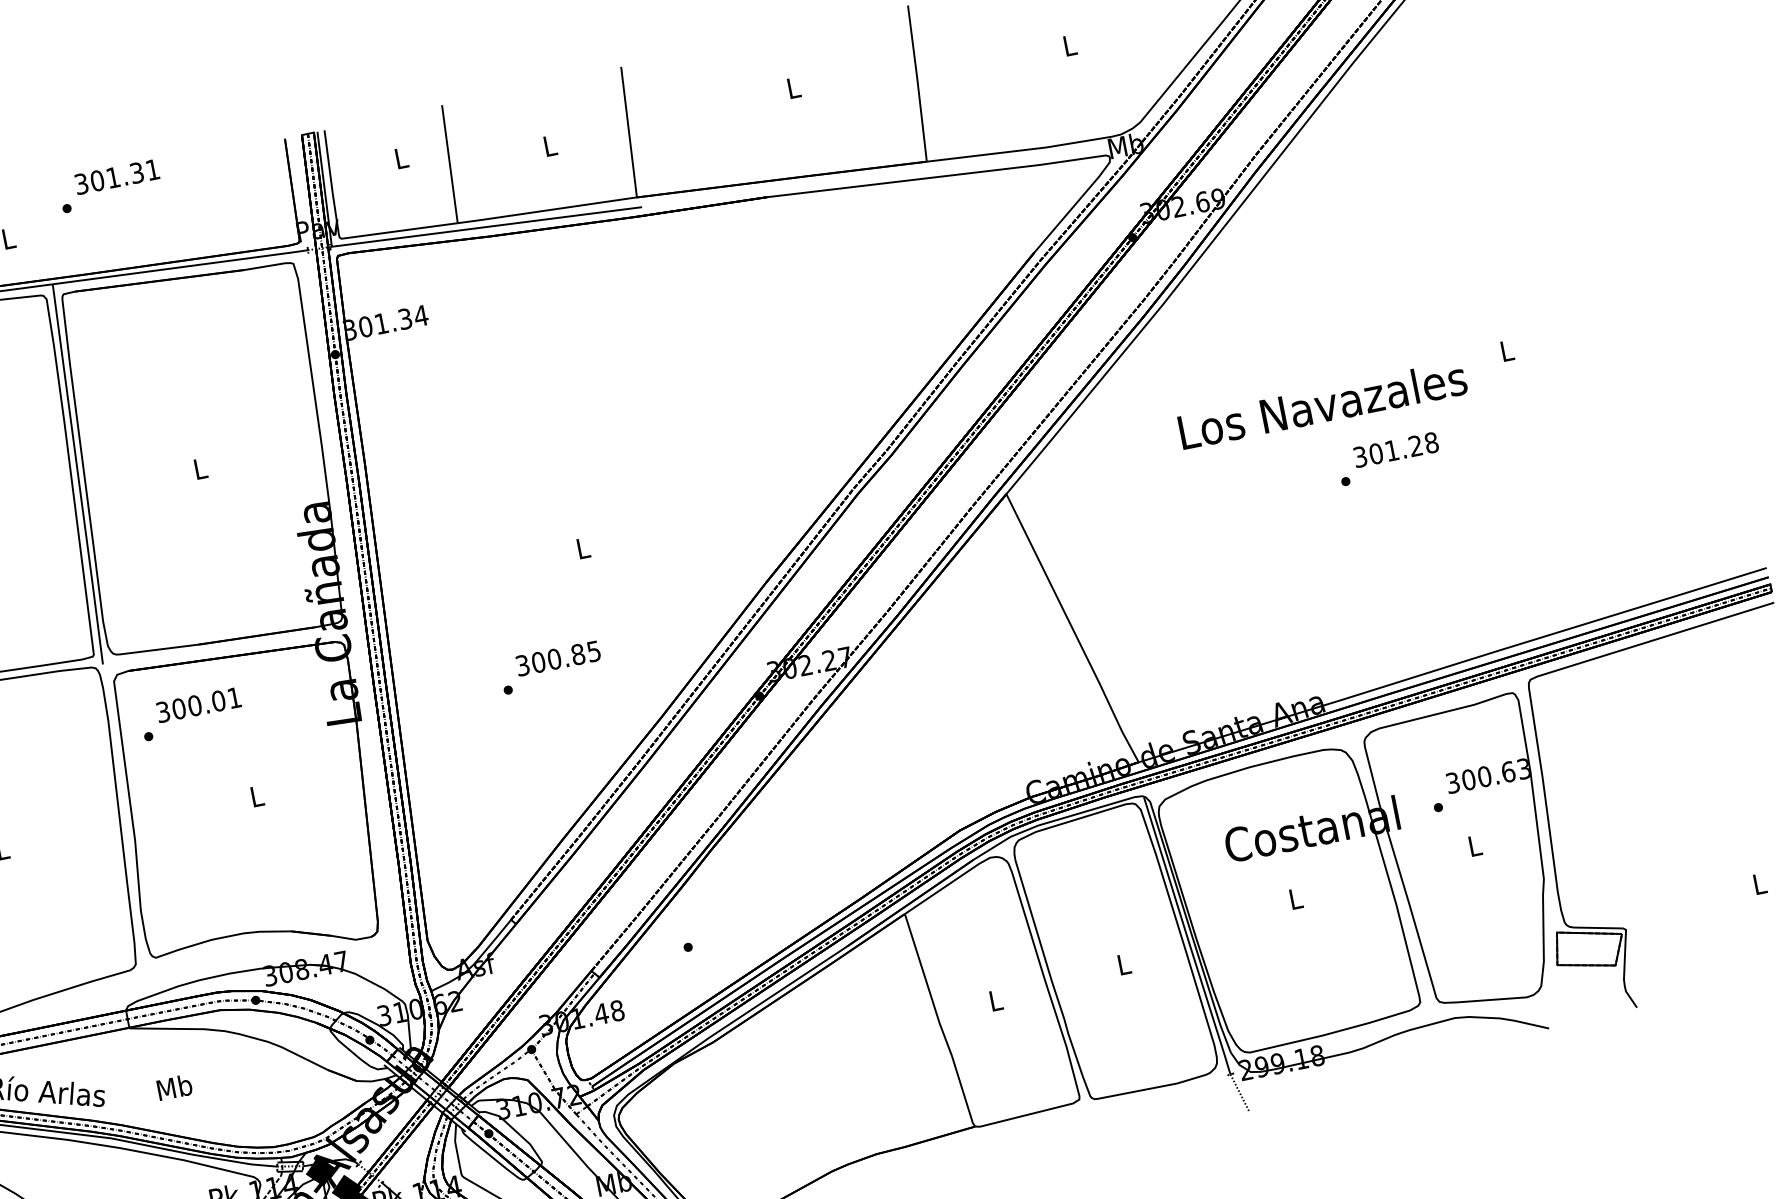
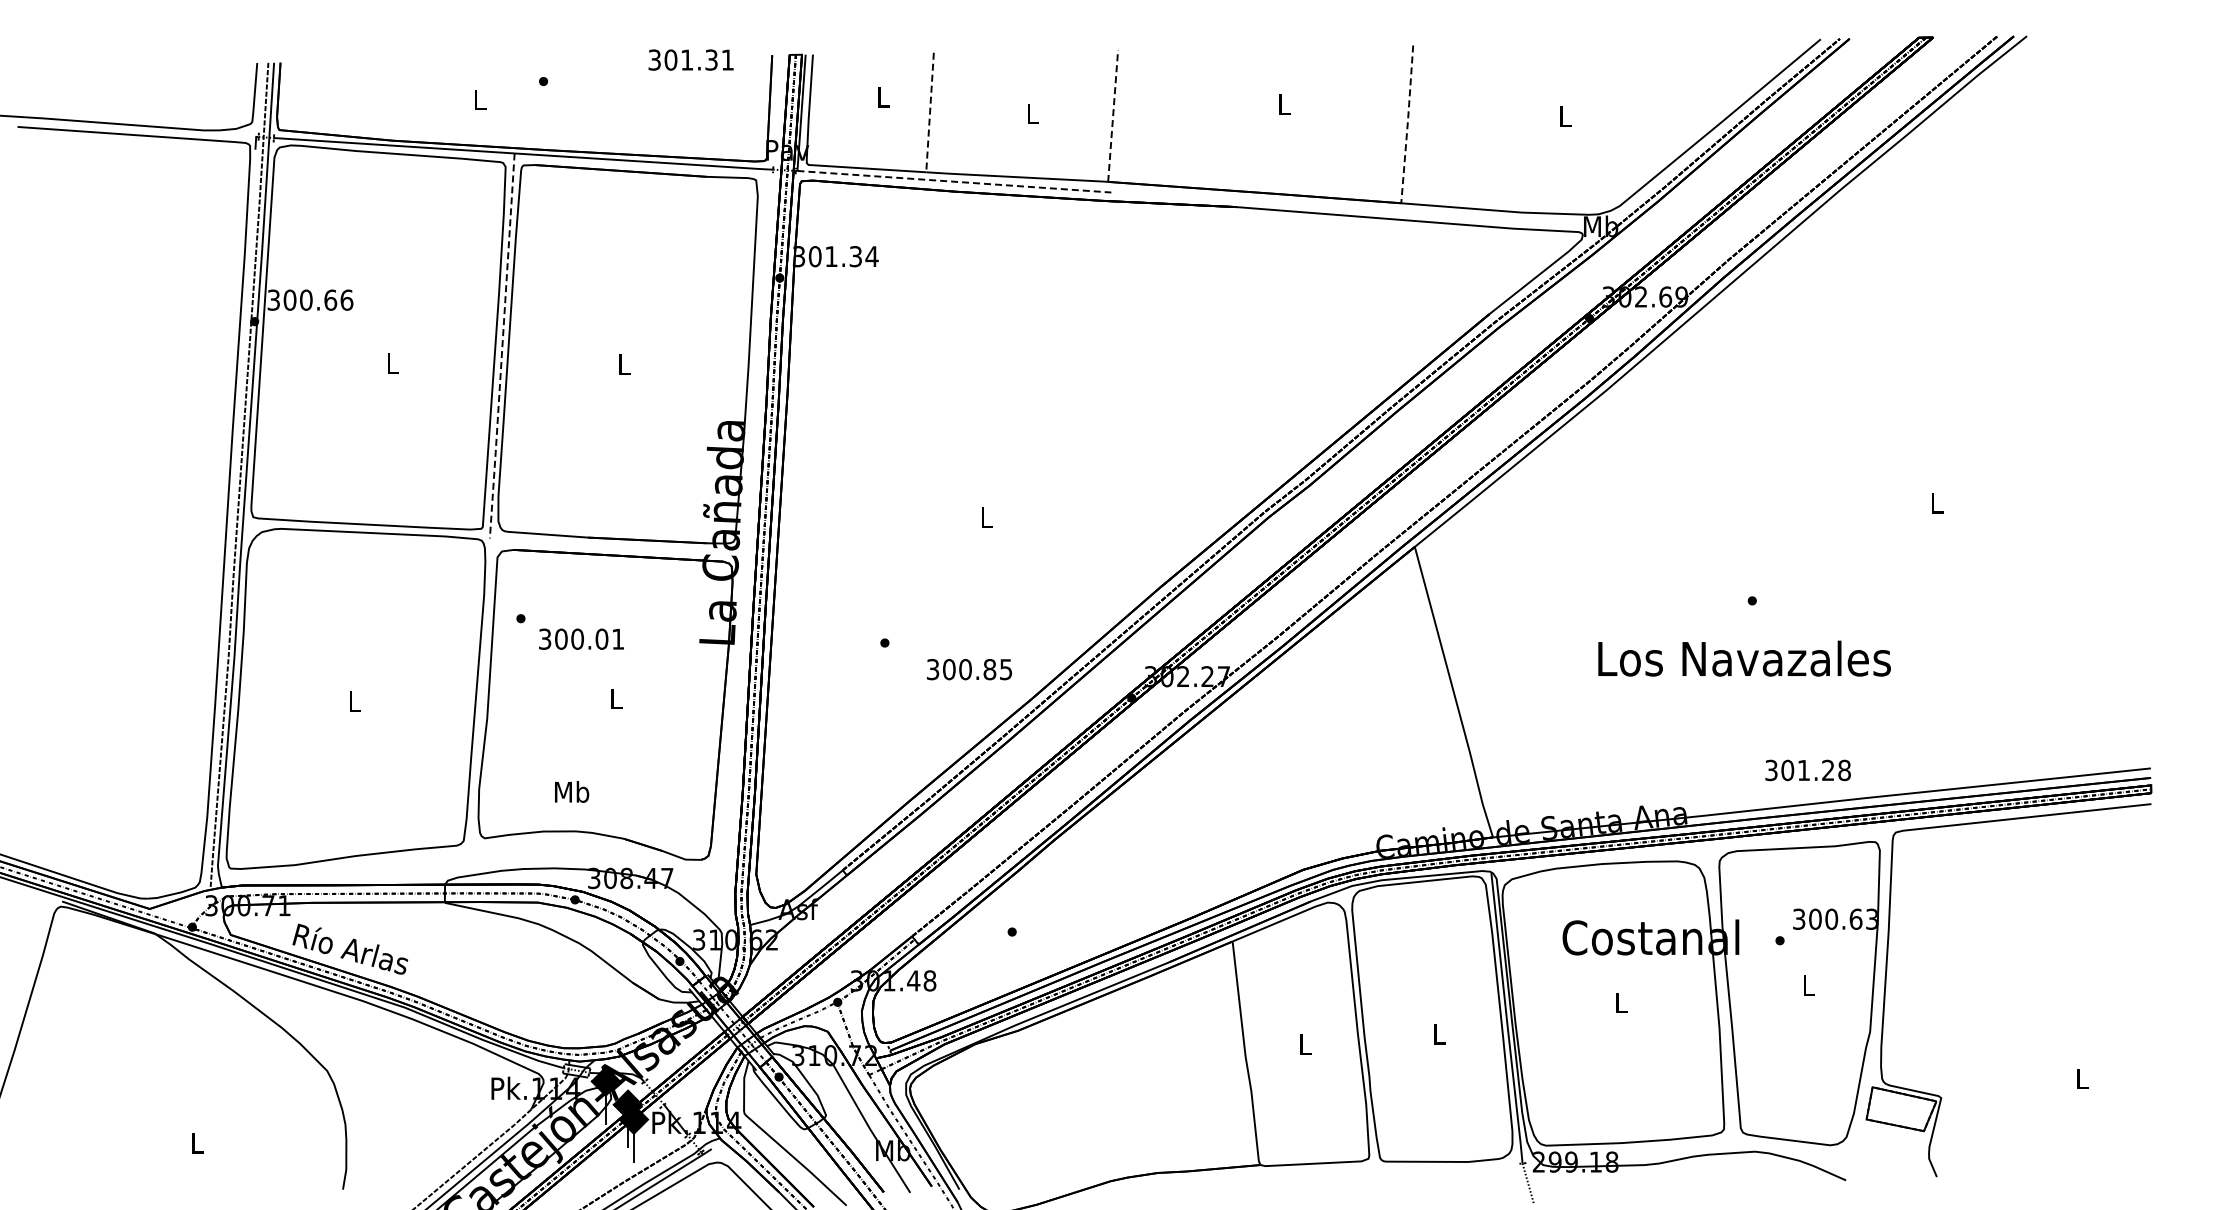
line: (917, 83) -> (1407, 124), solid -> dashed
line: (629, 131) -> (1113, 115), solid -> dashed
line: (450, 164) -> (930, 112), solid -> dashed
text: (116, 176) -> (690, 59), moved
line: (487, 226) -> (954, 181), solid -> dashed
text: (1322, 404) -> (1744, 658), moved
text: (1395, 450) -> (1807, 770), moved
line: (78, 475) -> (502, 347), solid -> dashed
text: (558, 658) -> (969, 669), moved
text: (198, 704) -> (581, 638), moved
text: (175, 1086) -> (572, 791), moved

